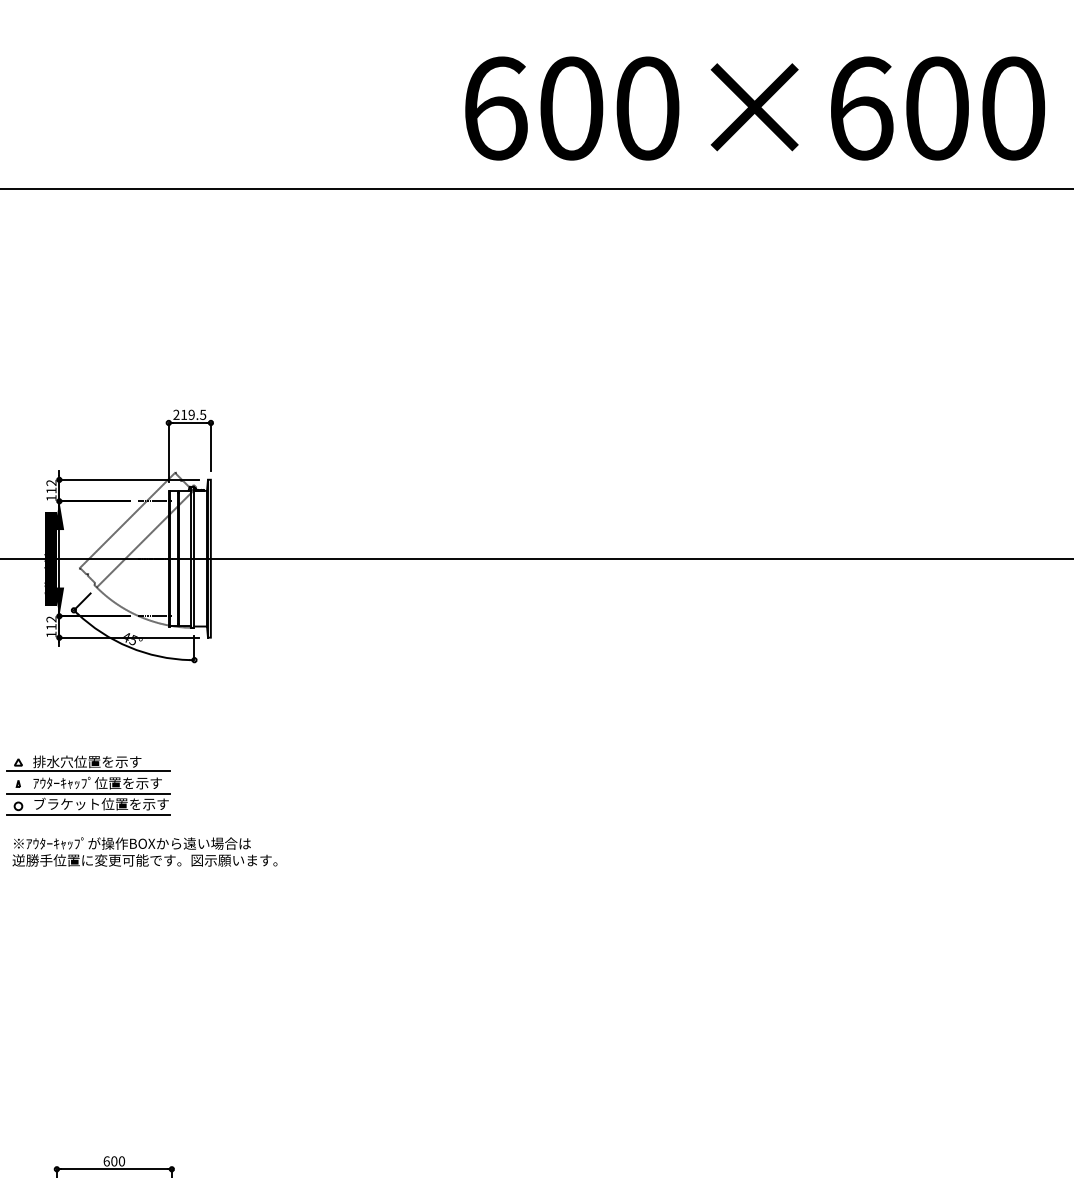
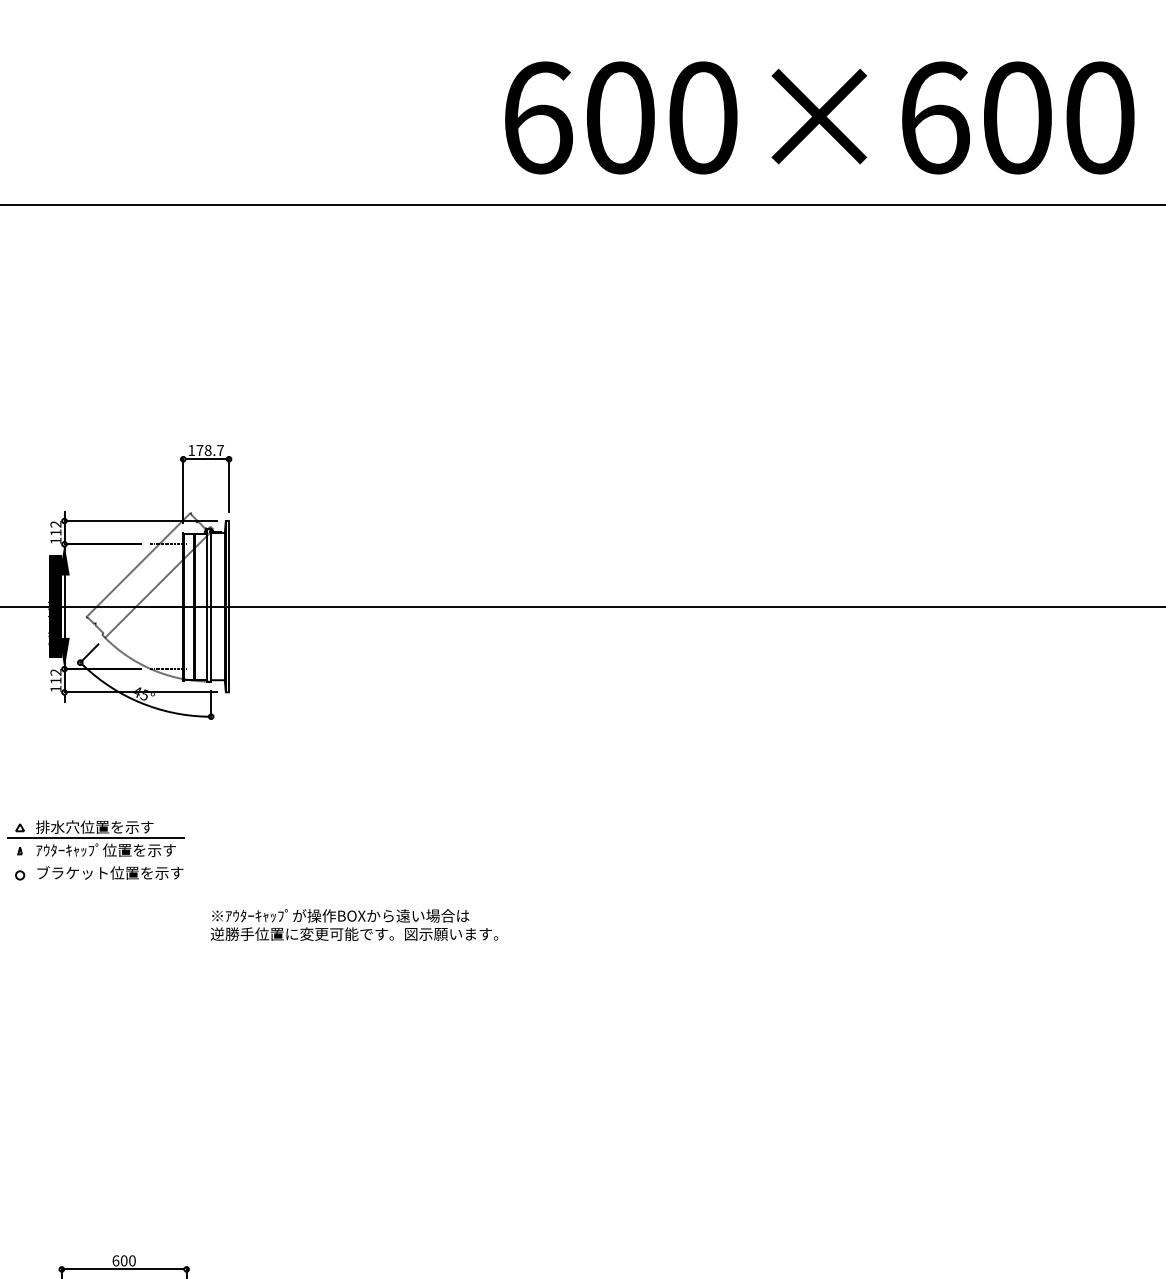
text: (189, 414) -> (205, 450), 219.5 -> 178.7
line: (87, 793) -> (95, 861), removed
line: (87, 814) -> (95, 884), removed
text: (145, 851) -> (354, 924), moved

